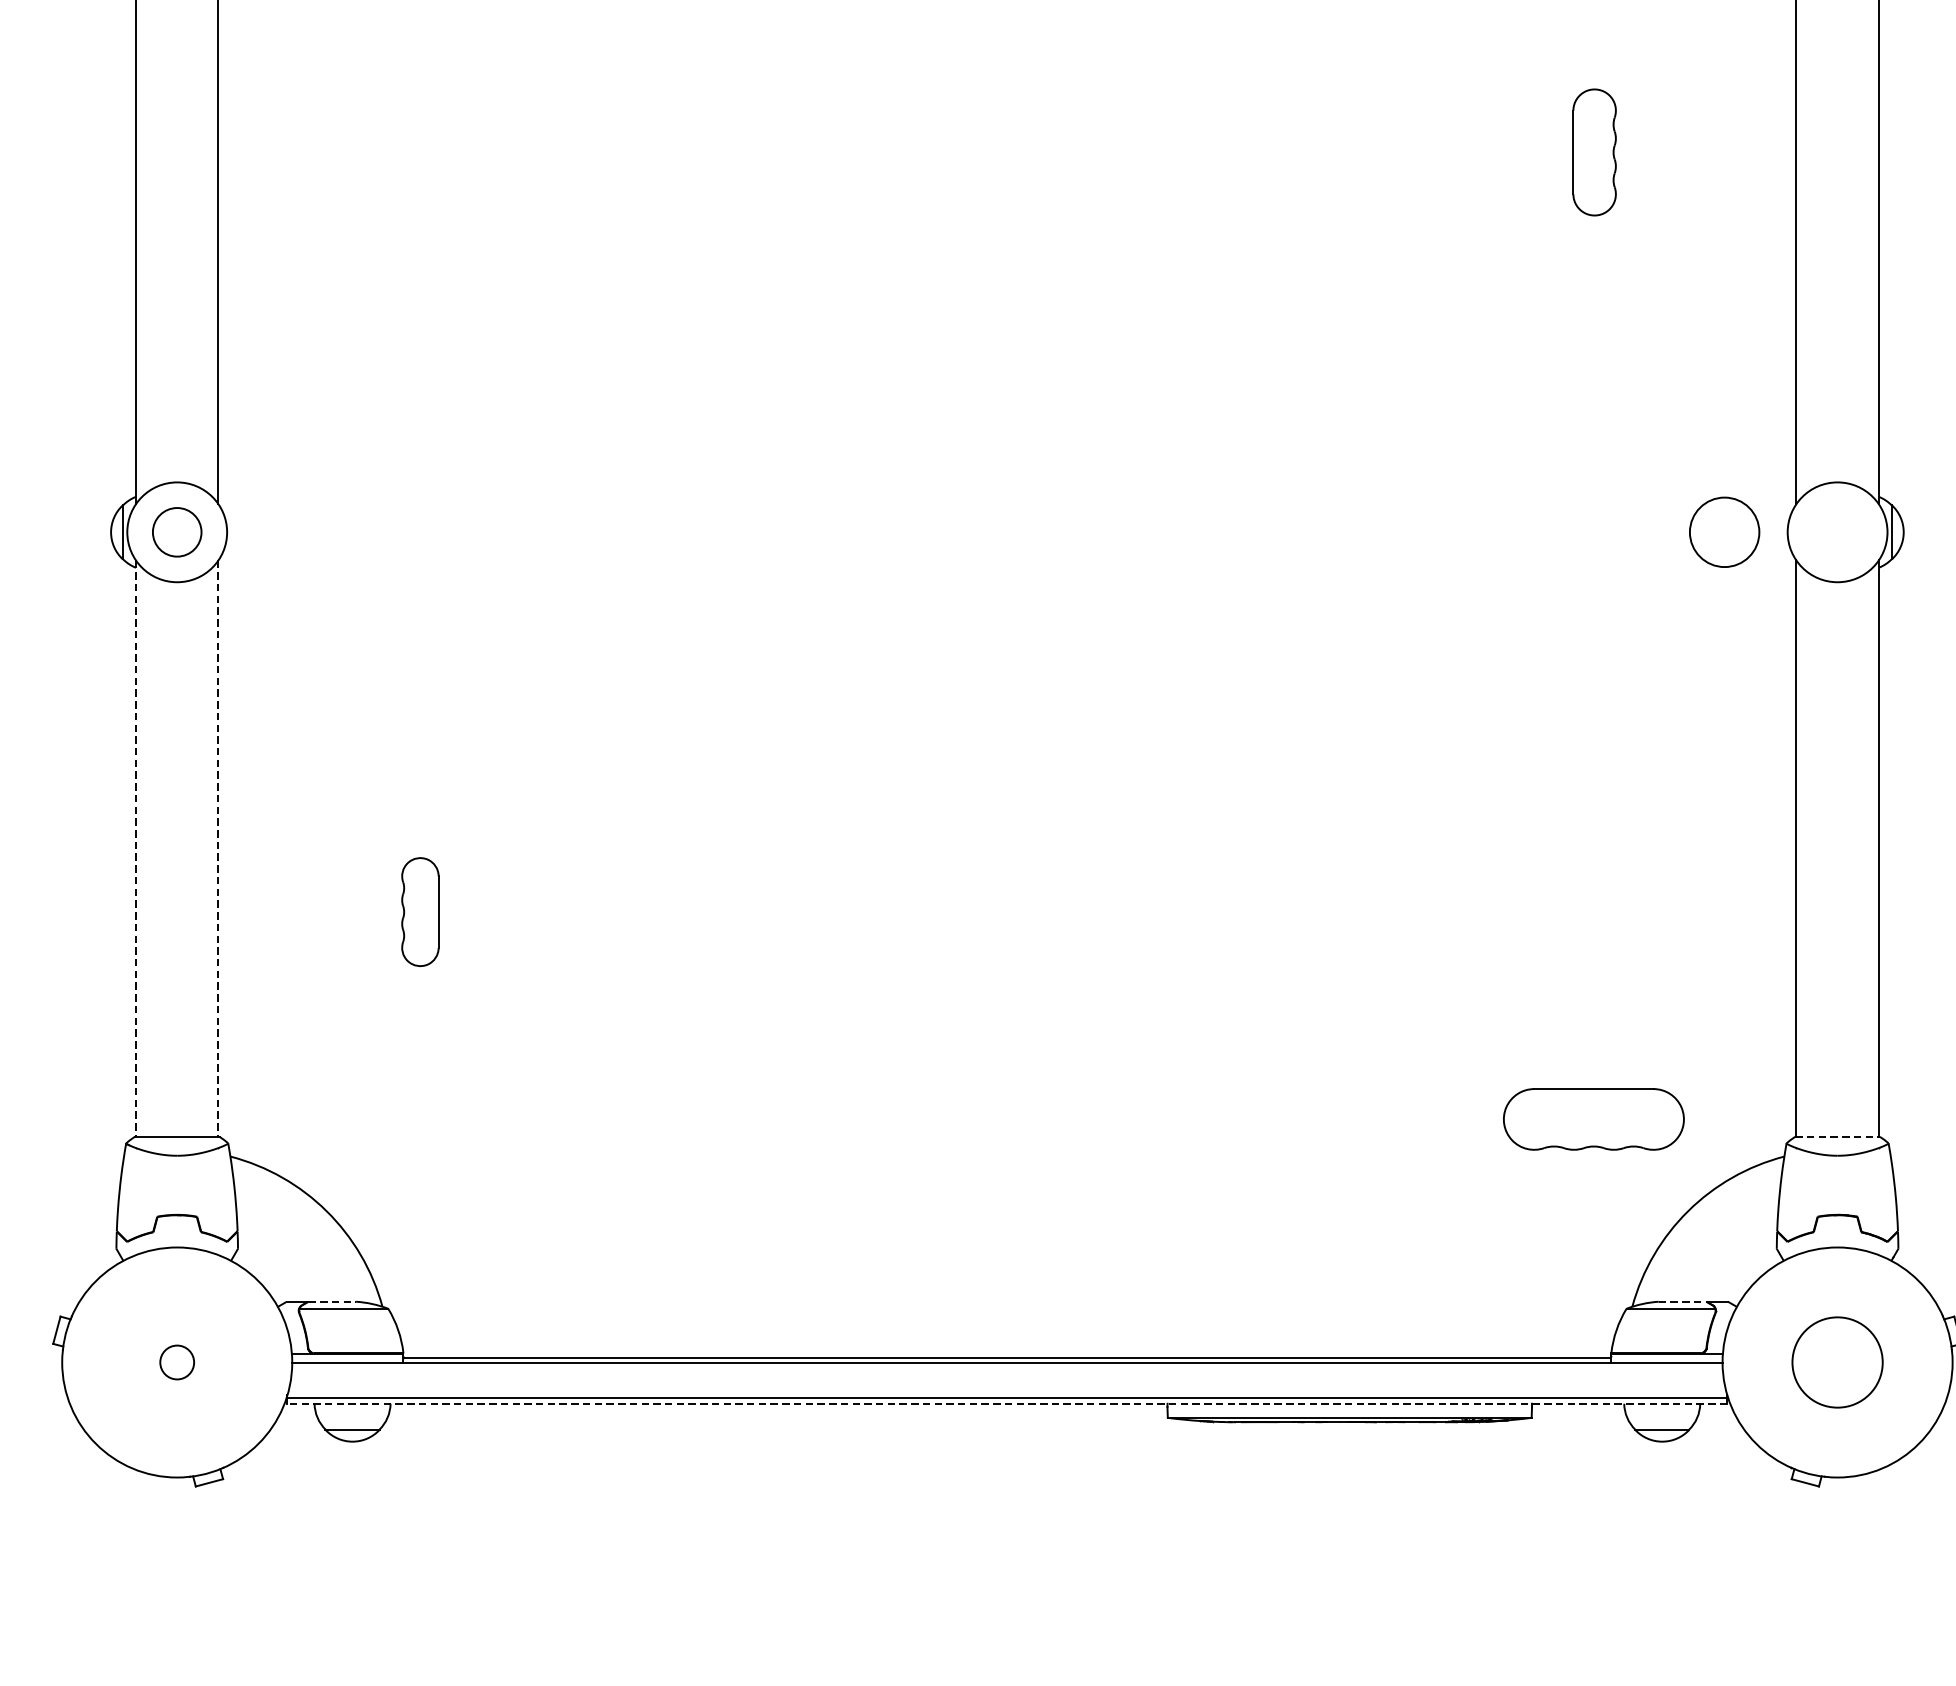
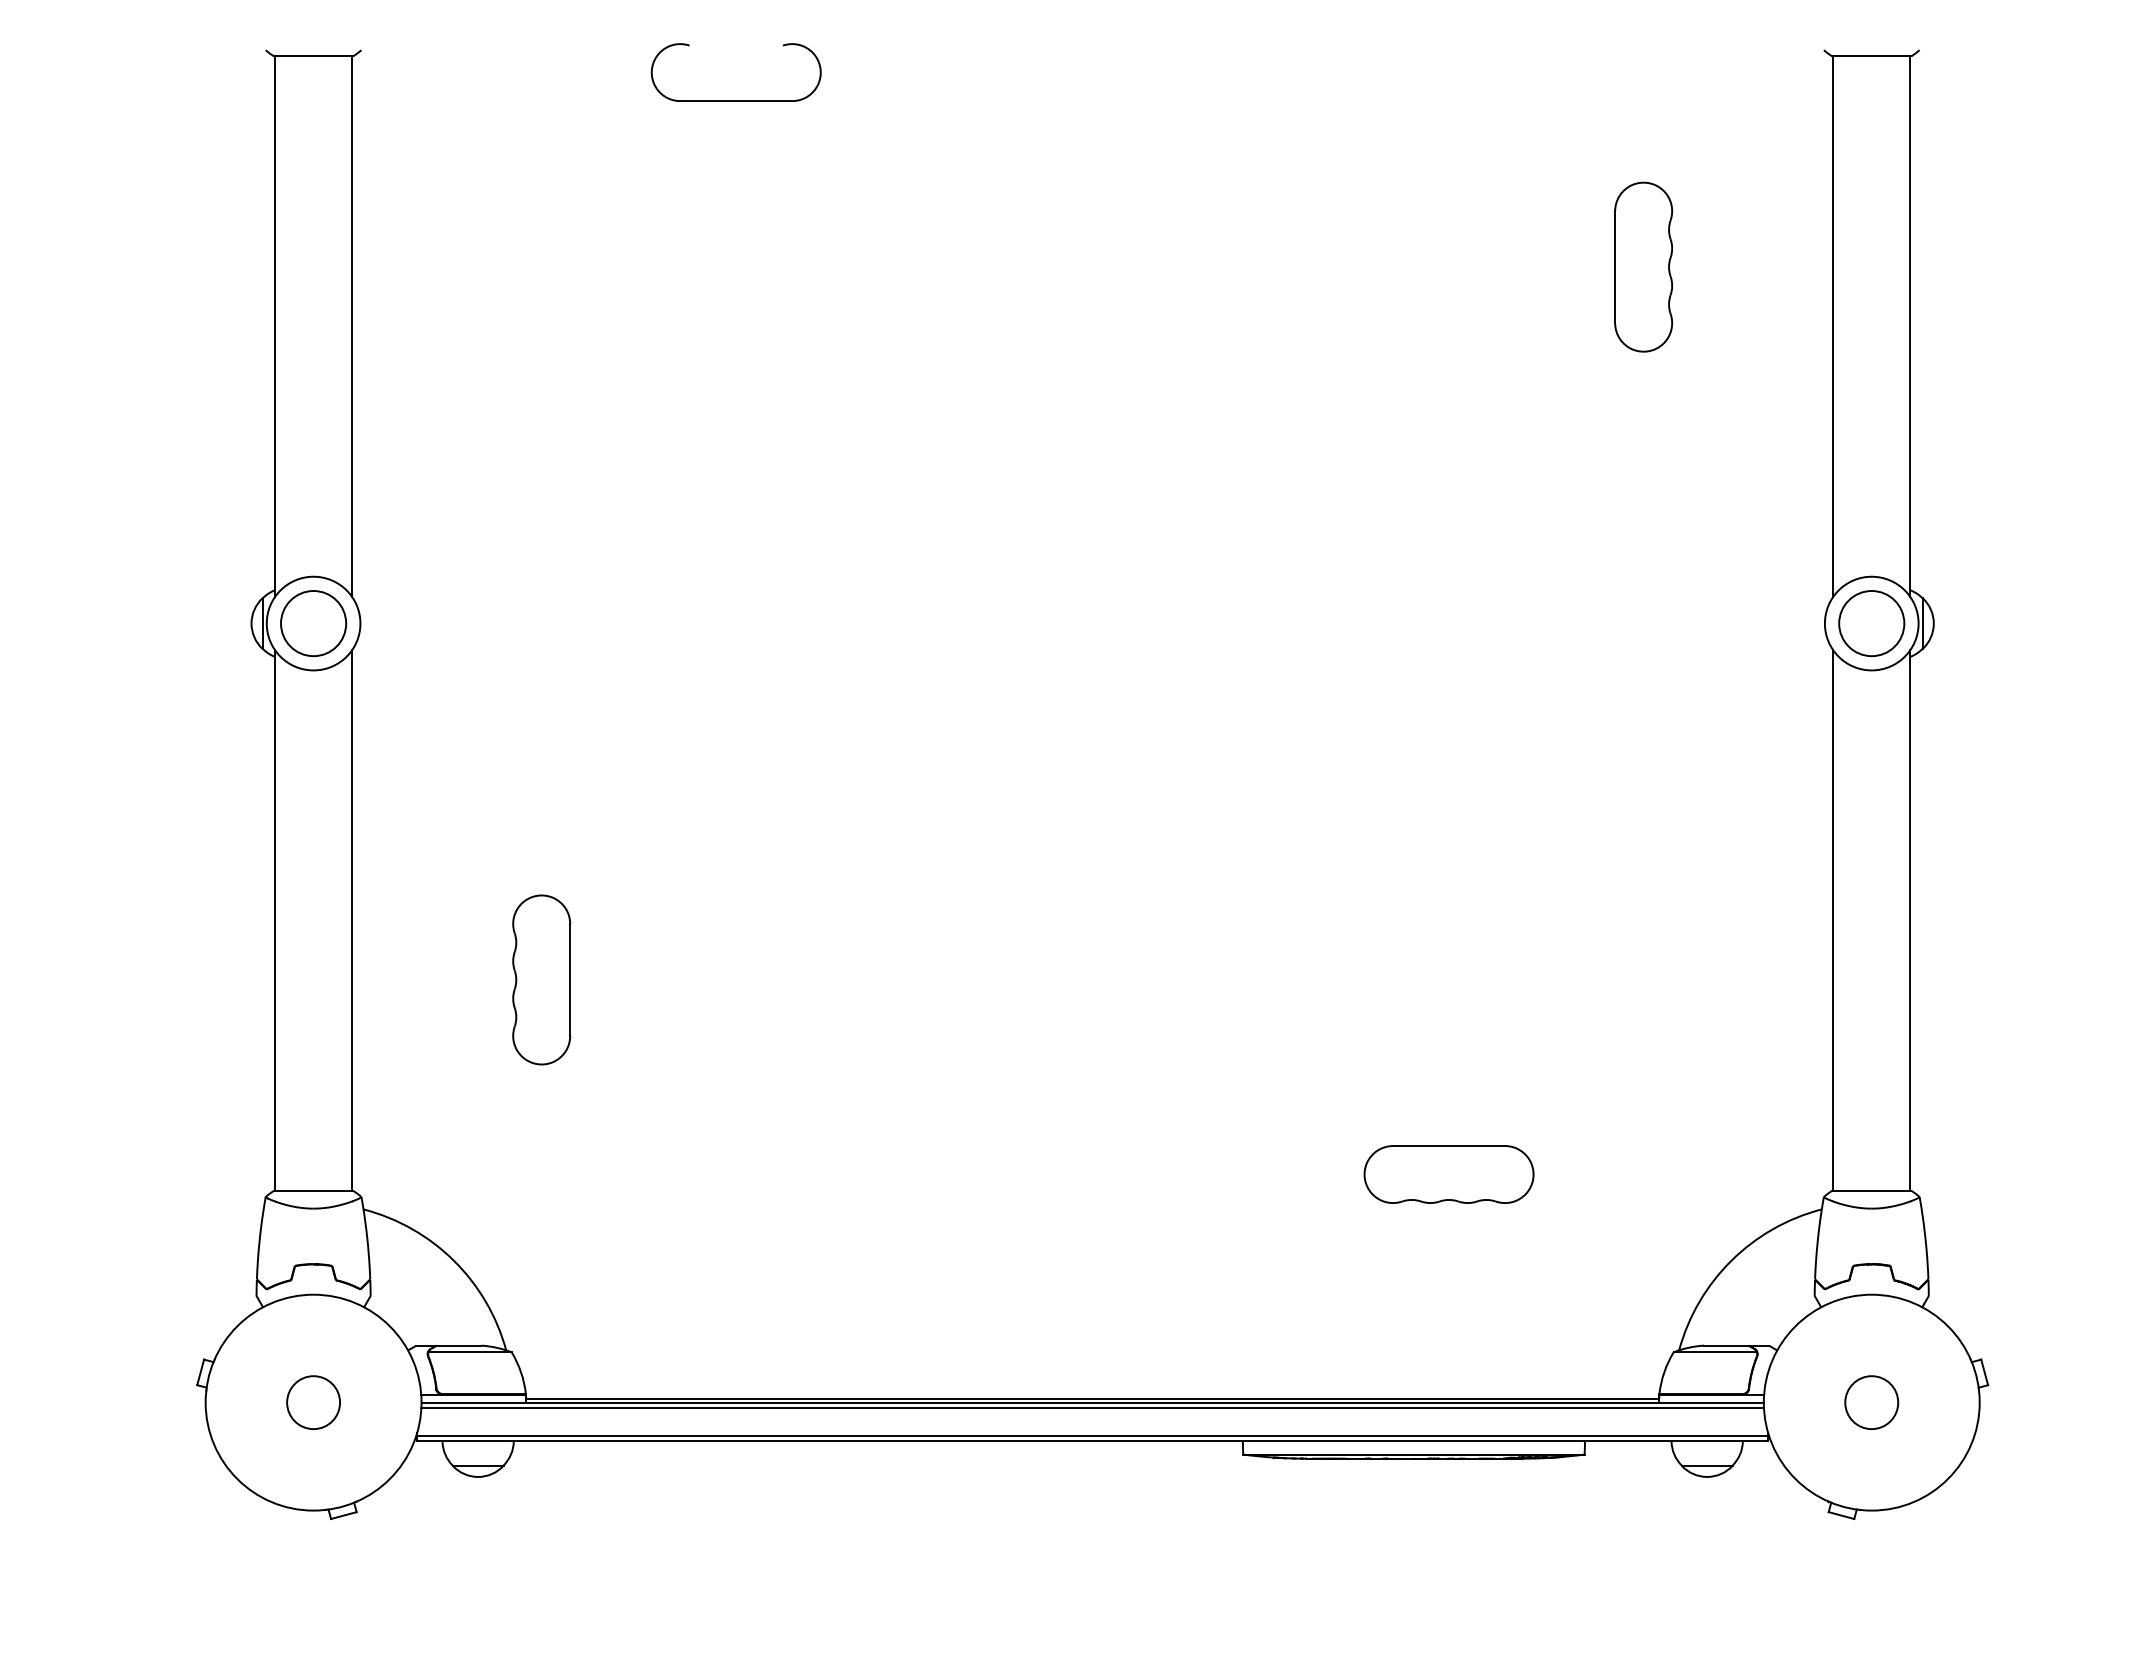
part: (1594, 151) -> (1643, 266), size x1.43
circle: (177, 532) -> (313, 623), size x1.43
circle: (1724, 532) -> (1871, 623), moved
line: (135, 848) -> (274, 920), dashed -> solid
line: (218, 848) -> (352, 920), dashed -> solid
part: (420, 911) -> (541, 979), size x1.67
part: (1593, 1119) -> (1448, 1174), moved
line: (1837, 1136) -> (1871, 1190), dashed -> solid
line: (332, 1301) -> (459, 1345), dashed -> solid
line: (1682, 1301) -> (1726, 1345), dashed -> solid
circle: (177, 1362) -> (313, 1402), size x1.67
circle: (1837, 1362) -> (1871, 1402), size x0.62
line: (1007, 1367) -> (1092, 1407), added
line: (1007, 1403) -> (1092, 1441), dashed -> solid

